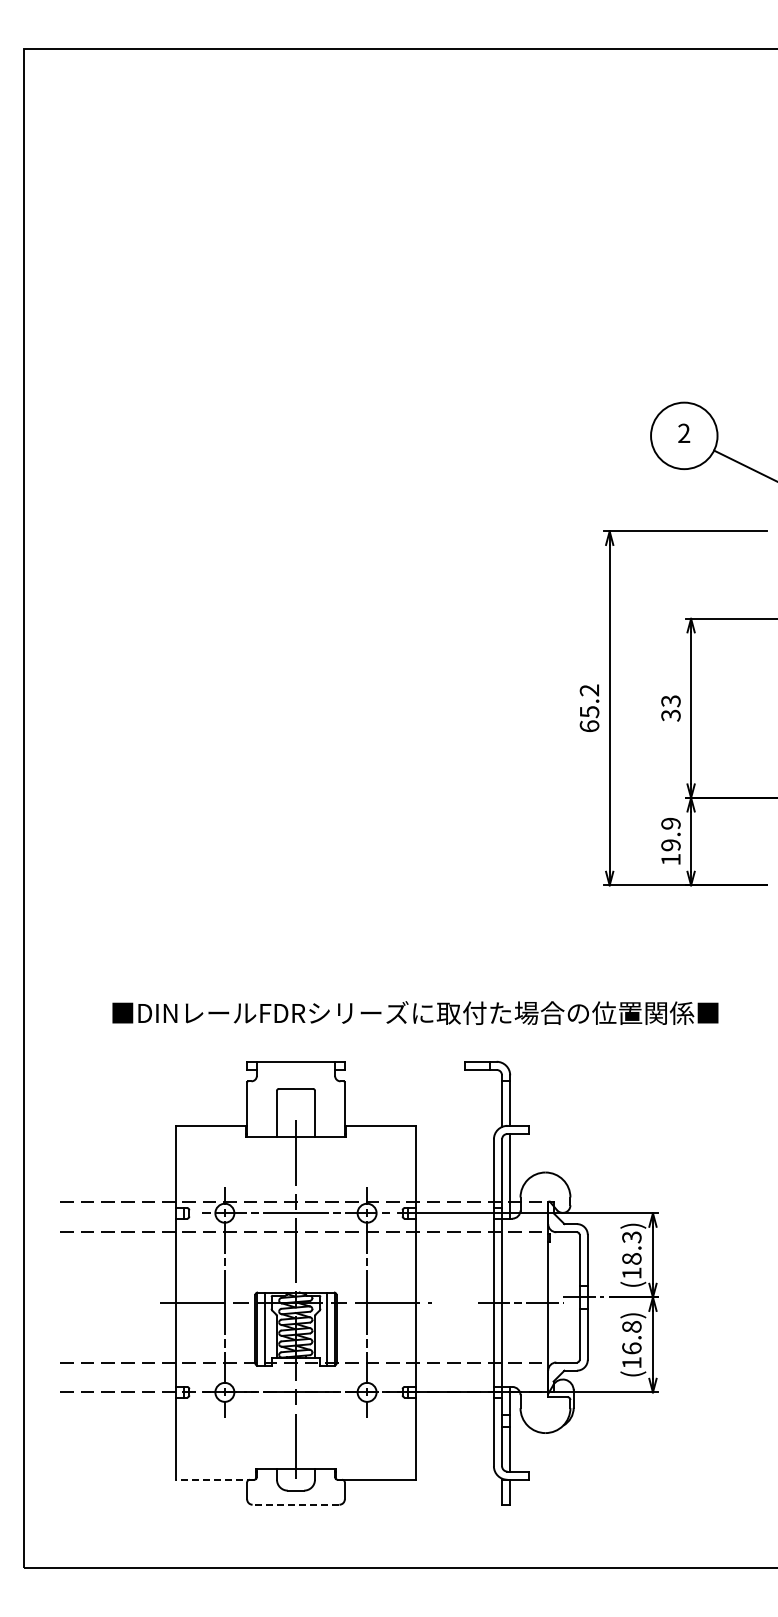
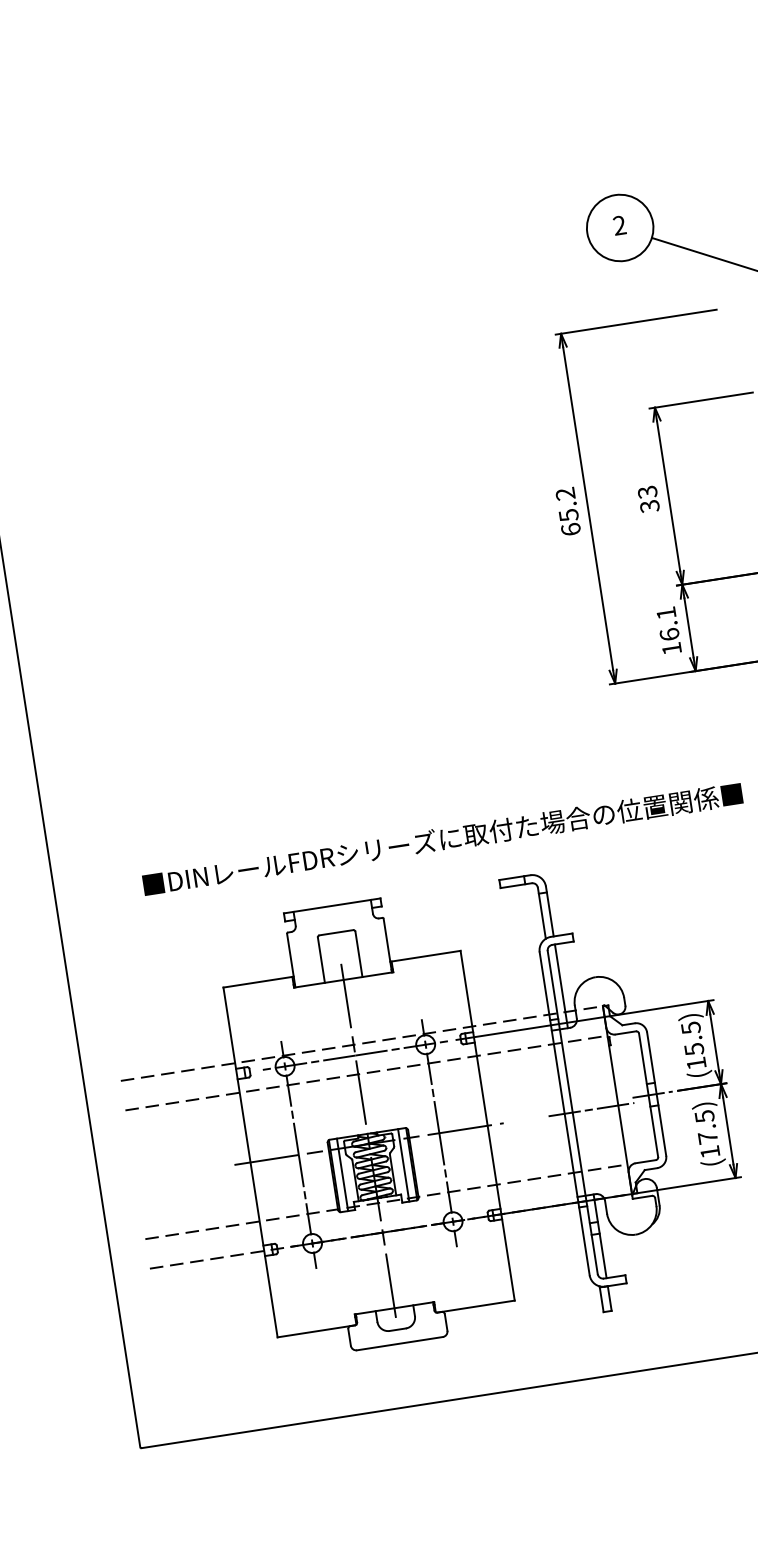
text: (670, 834) -> (667, 624), 19.9 -> 16.1
text: (631, 1248) -> (692, 1039), (18.3) -> (15.5)
text: (631, 1337) -> (705, 1127), (16.8) -> (17.5)
line: (214, 1479) -> (315, 1331), dashed -> solid
line: (295, 1504) -> (399, 1343), dashed -> solid

